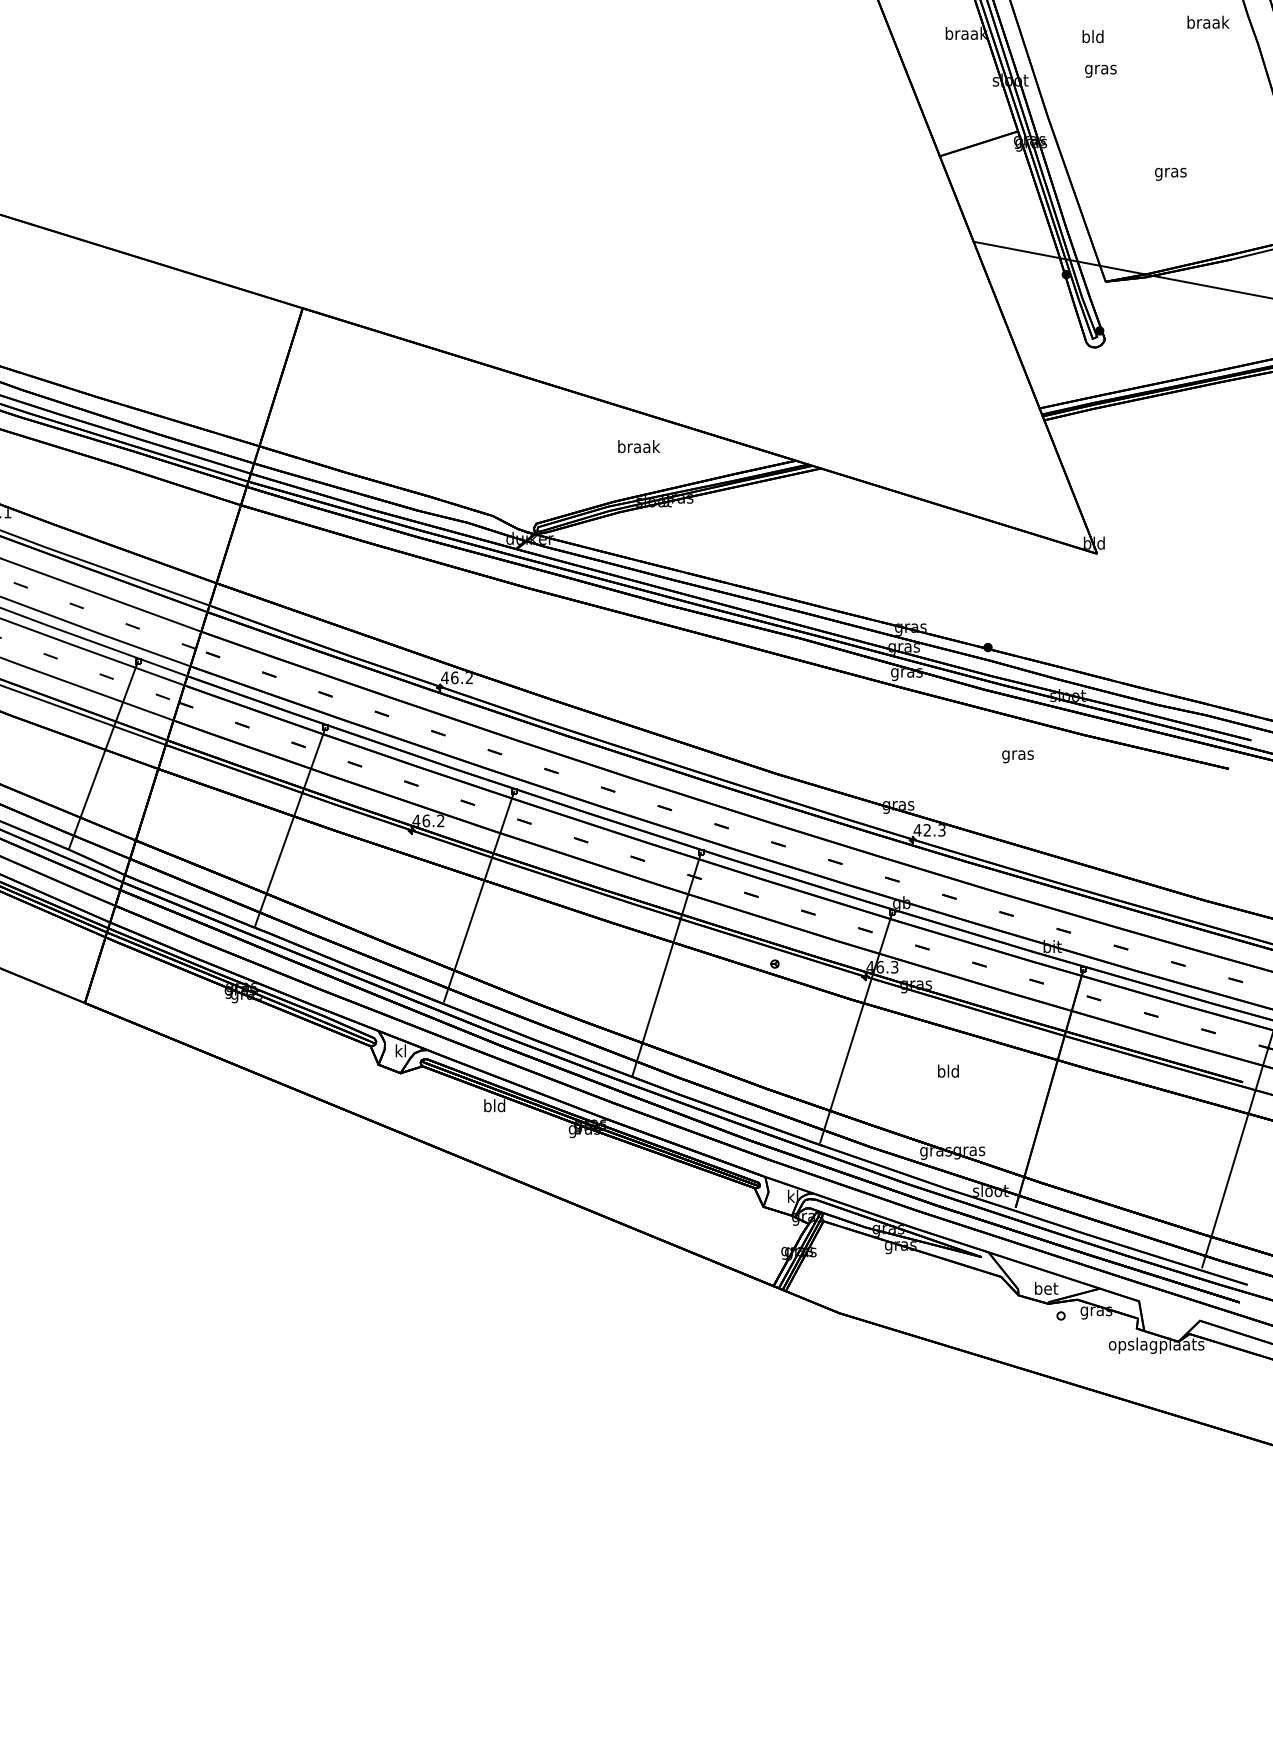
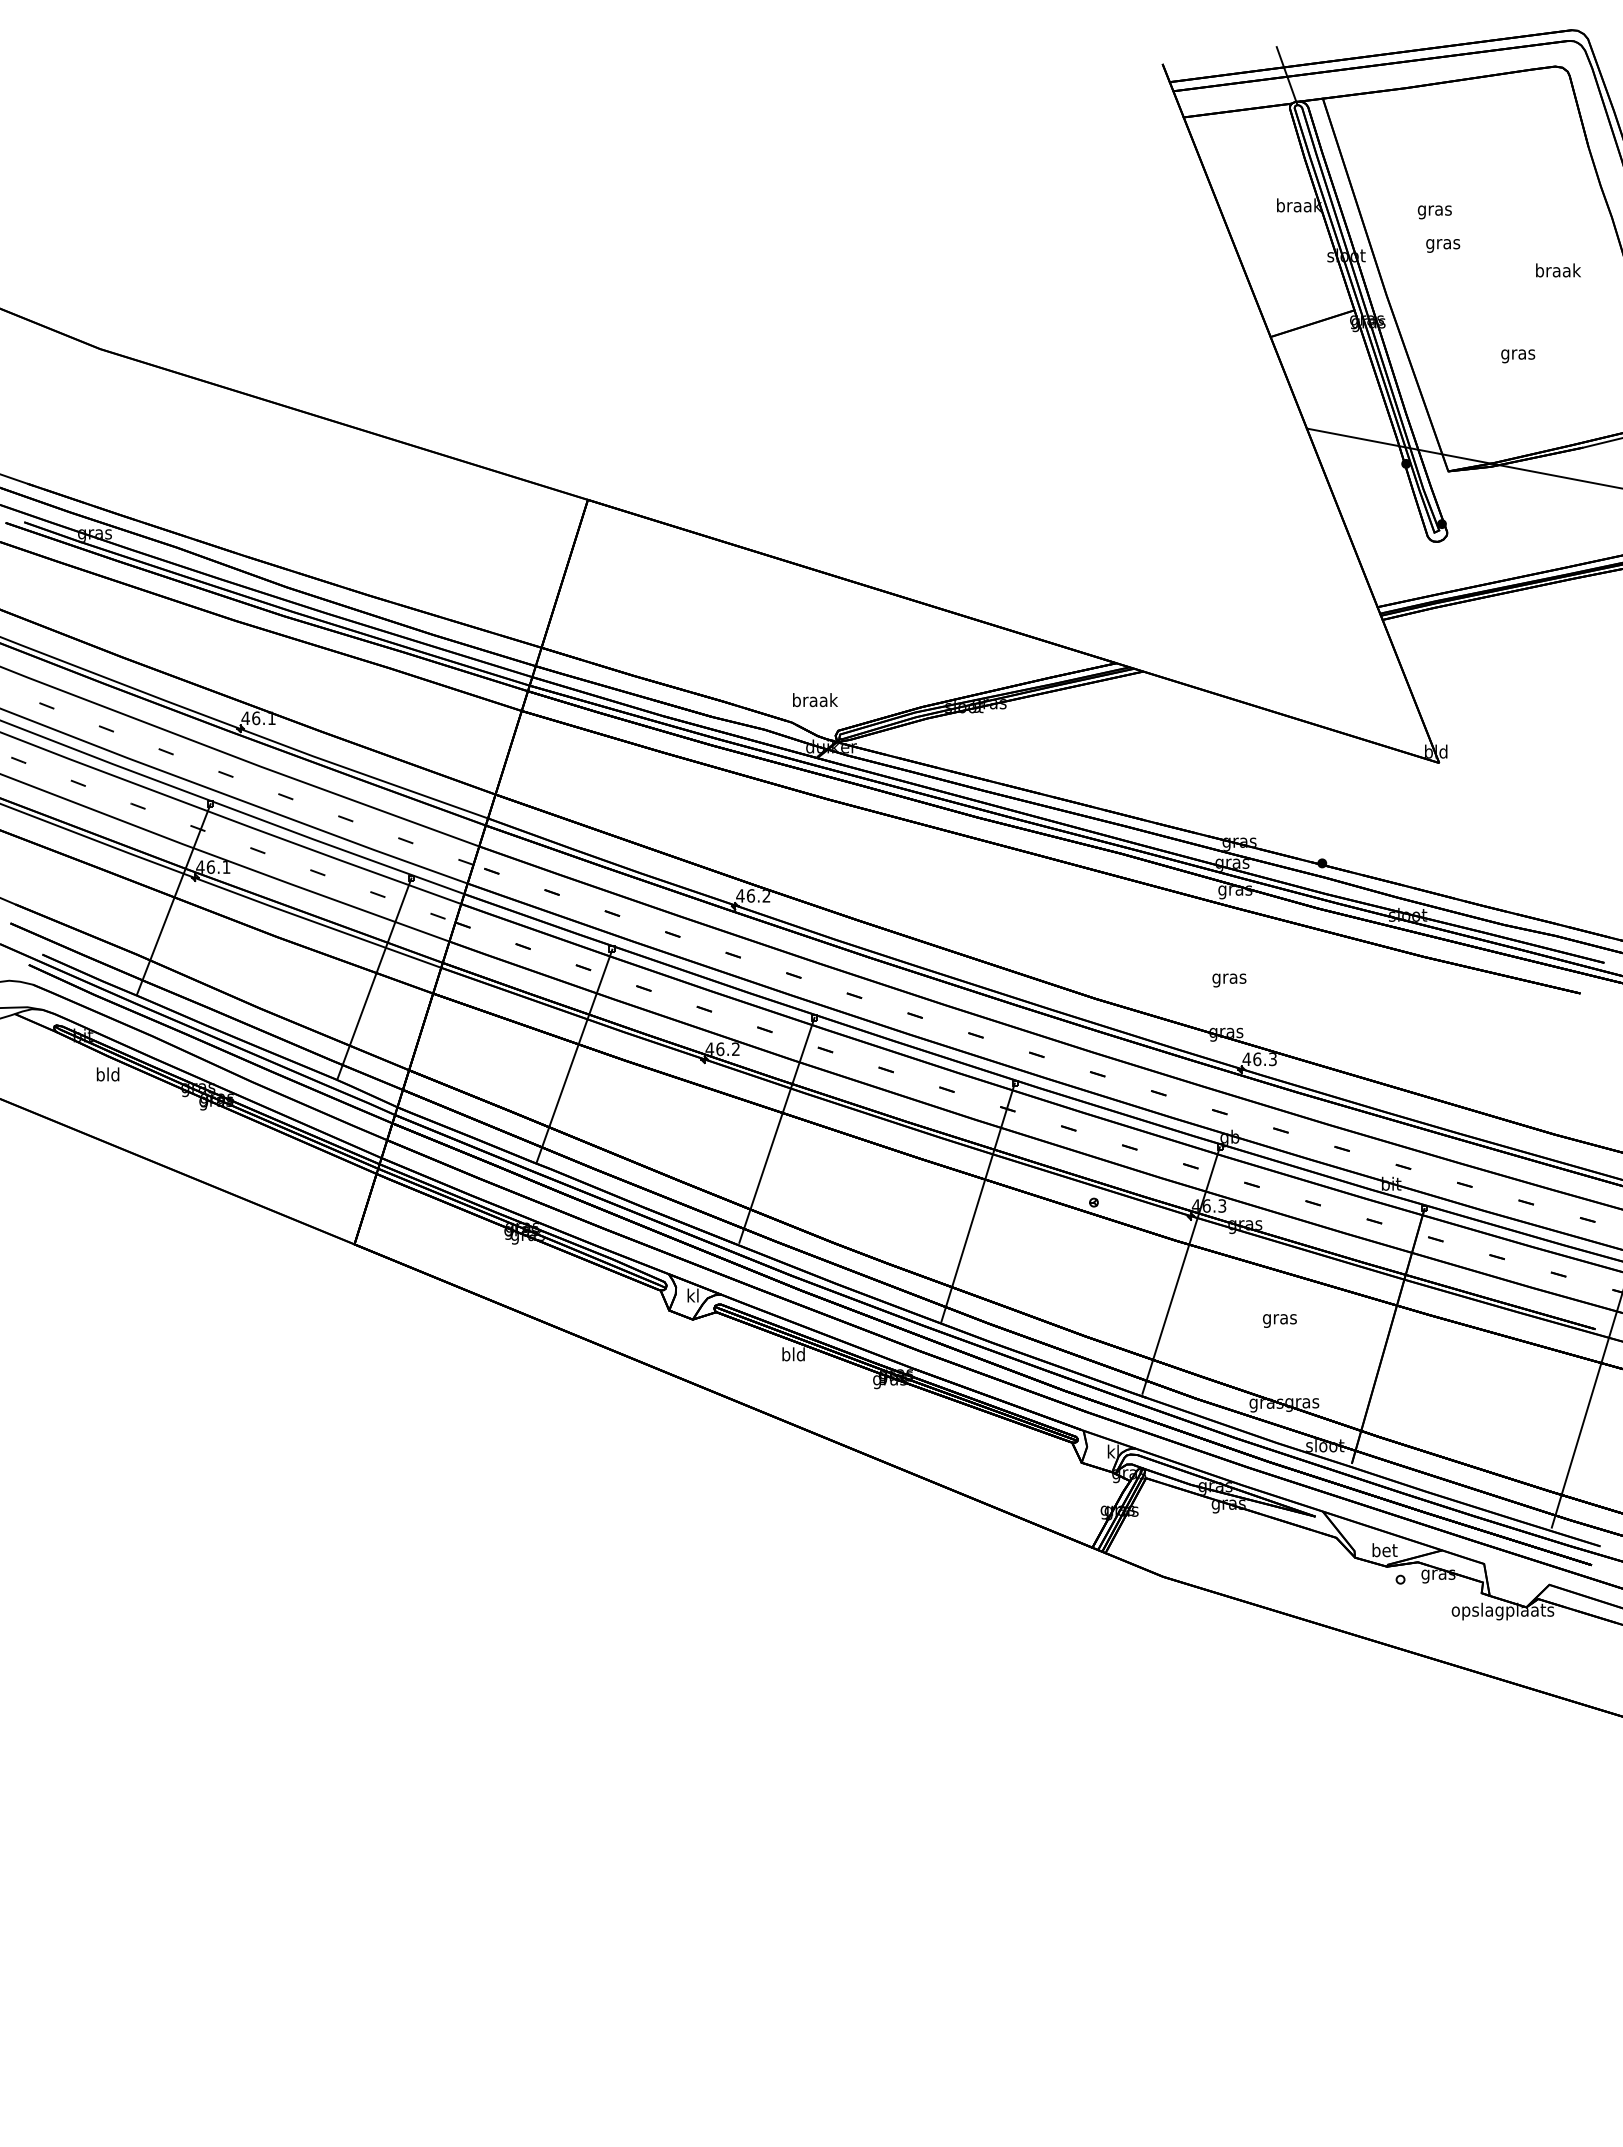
text: (1208, 22) -> (1558, 270), moved
text: (1092, 38) -> (1434, 210), bld -> gras
text: (639, 446) -> (815, 700), moved
text: (1018, 756) -> (1229, 980), moved
text: (927, 830) -> (1257, 1059), 42.3 -> 46.3
text: (948, 1072) -> (1279, 1318), bld -> gras

